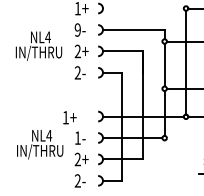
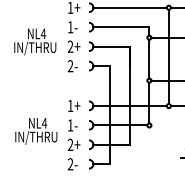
line: (143, 8) -> (130, 7), added
text: (77, 29) -> (70, 26), 9- -> 1-
text: (69, 117) -> (73, 105), moved

